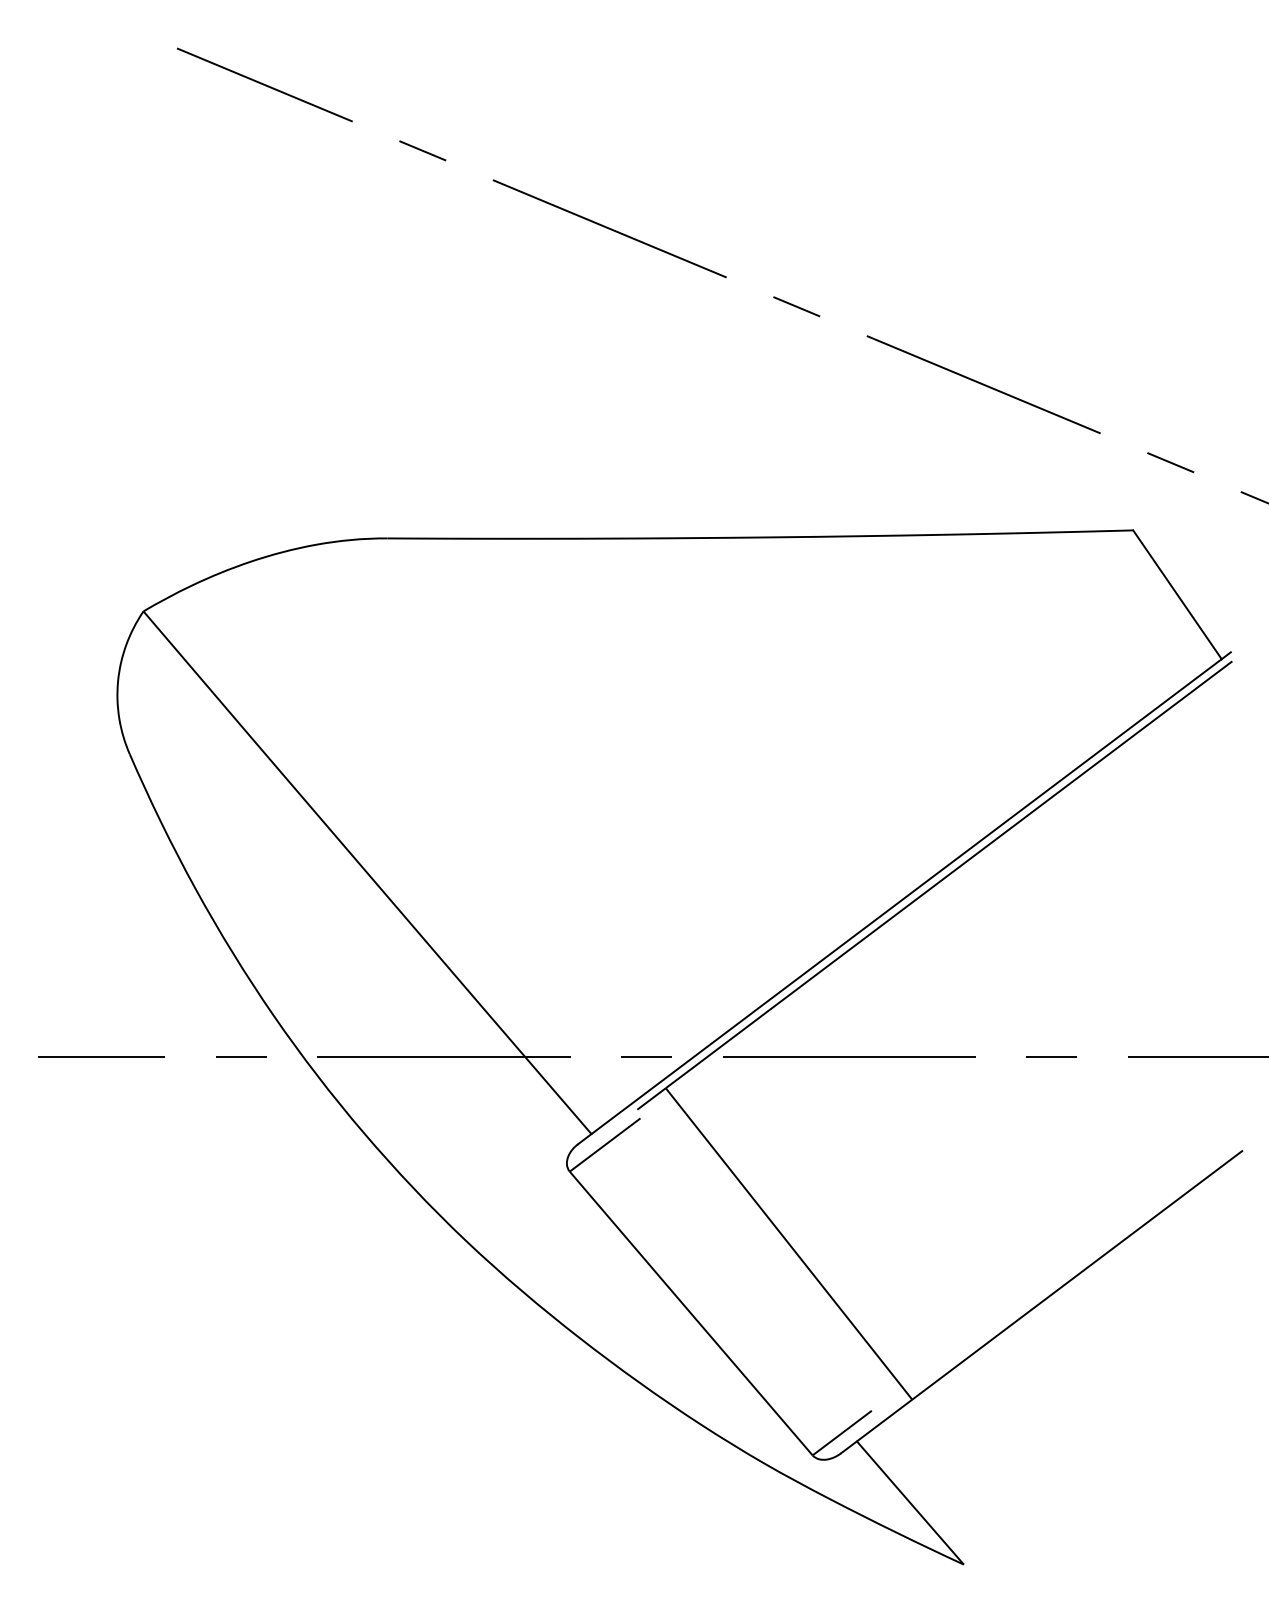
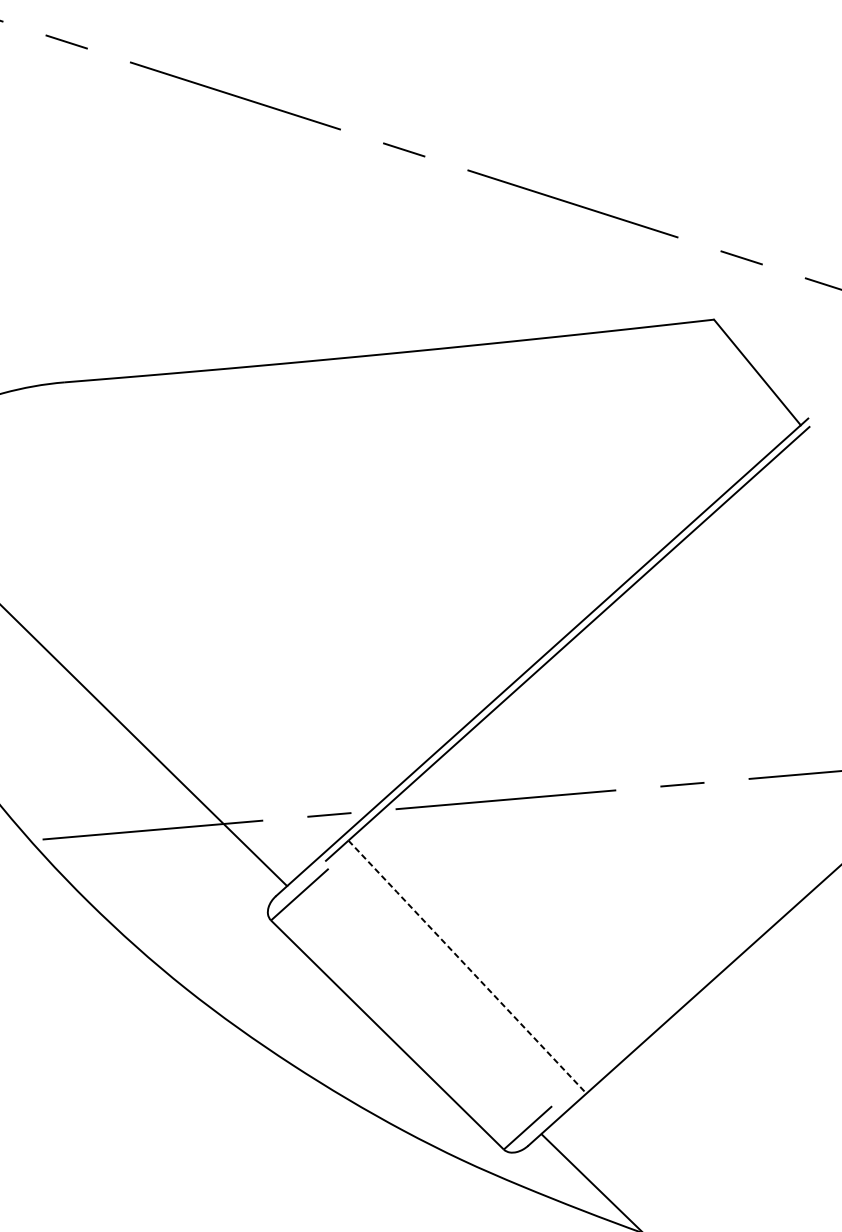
line: (789, 1244) -> (467, 967), solid -> dashed

